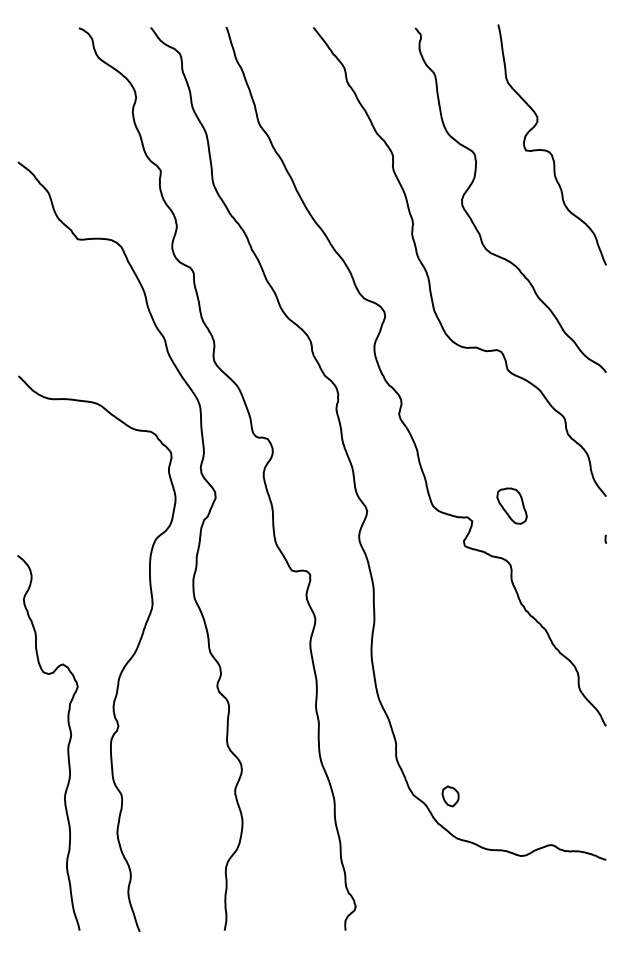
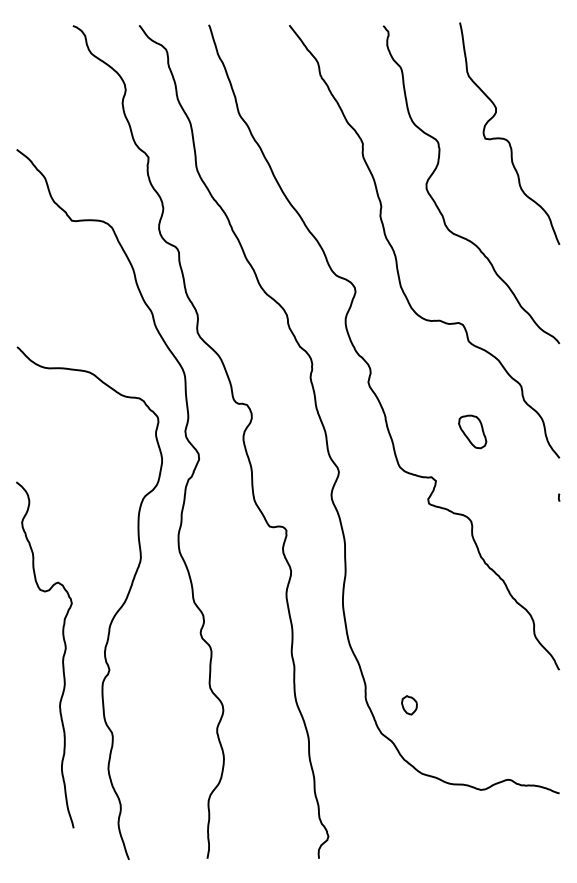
part: (511, 505) -> (472, 431), moved
curve: (67, 745) -> (62, 657), moved
part: (450, 796) -> (409, 705), moved

